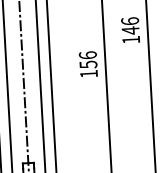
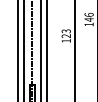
text: (86, 59) -> (65, 33), 156 -> 123

